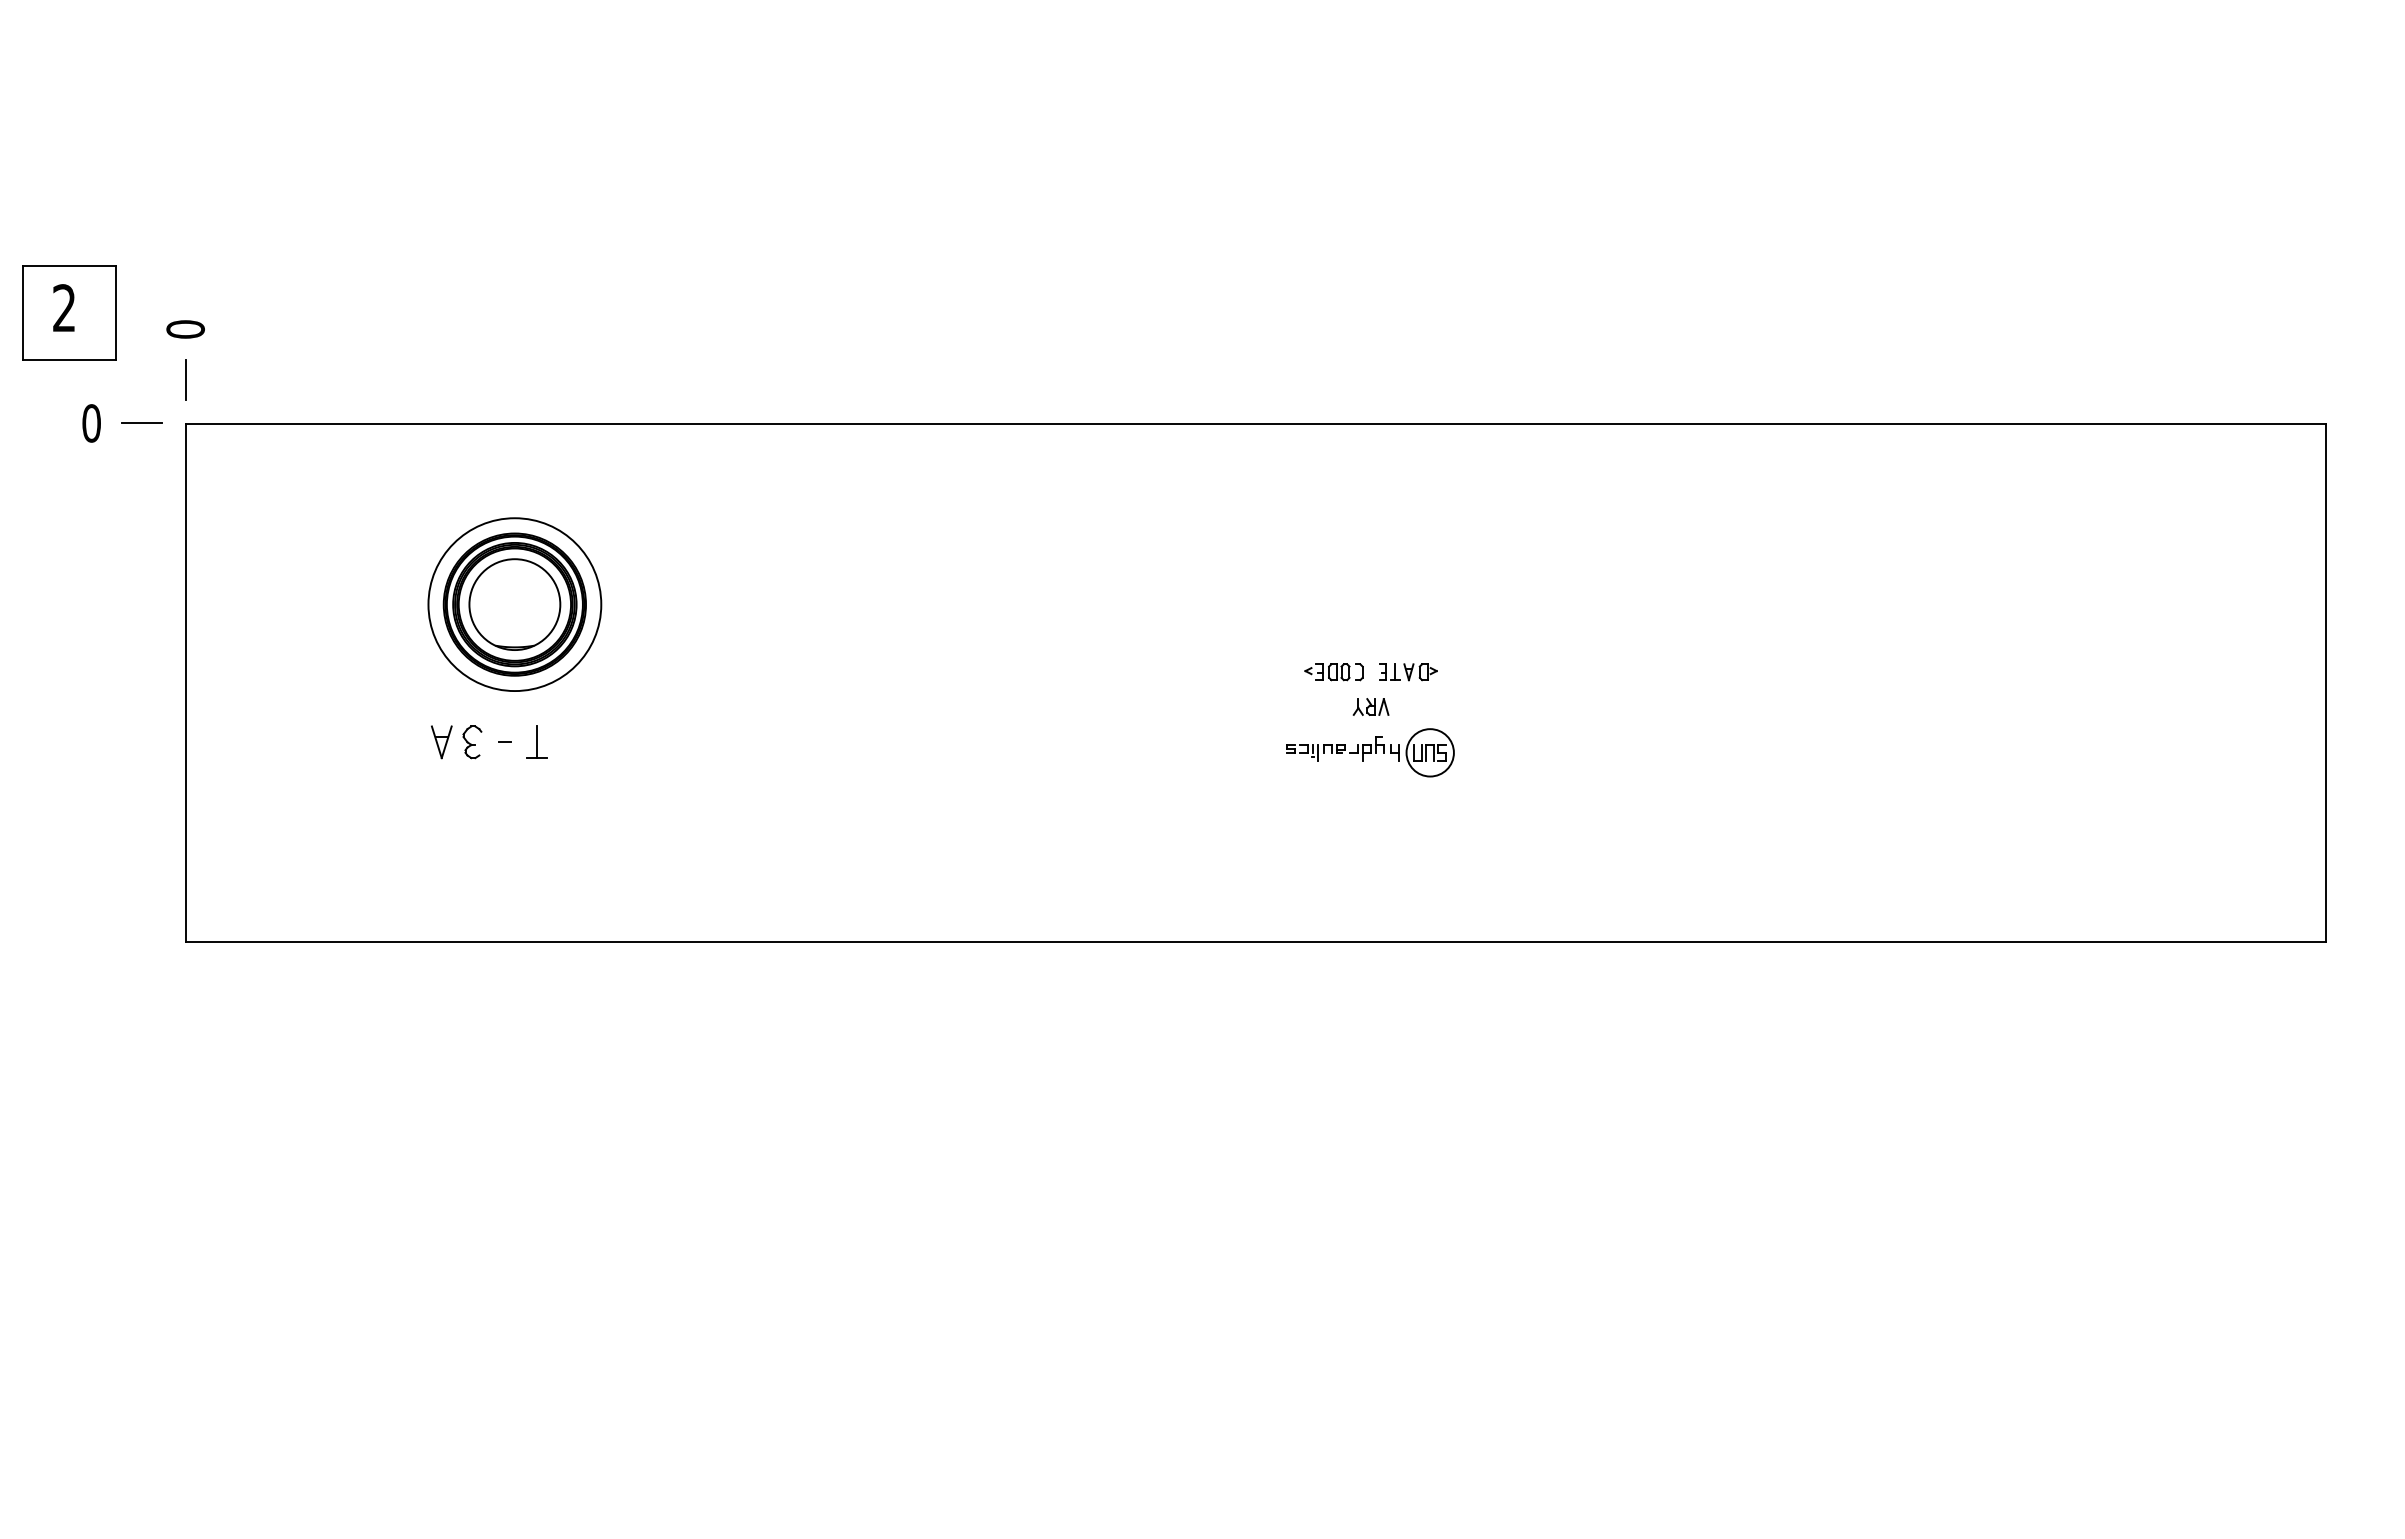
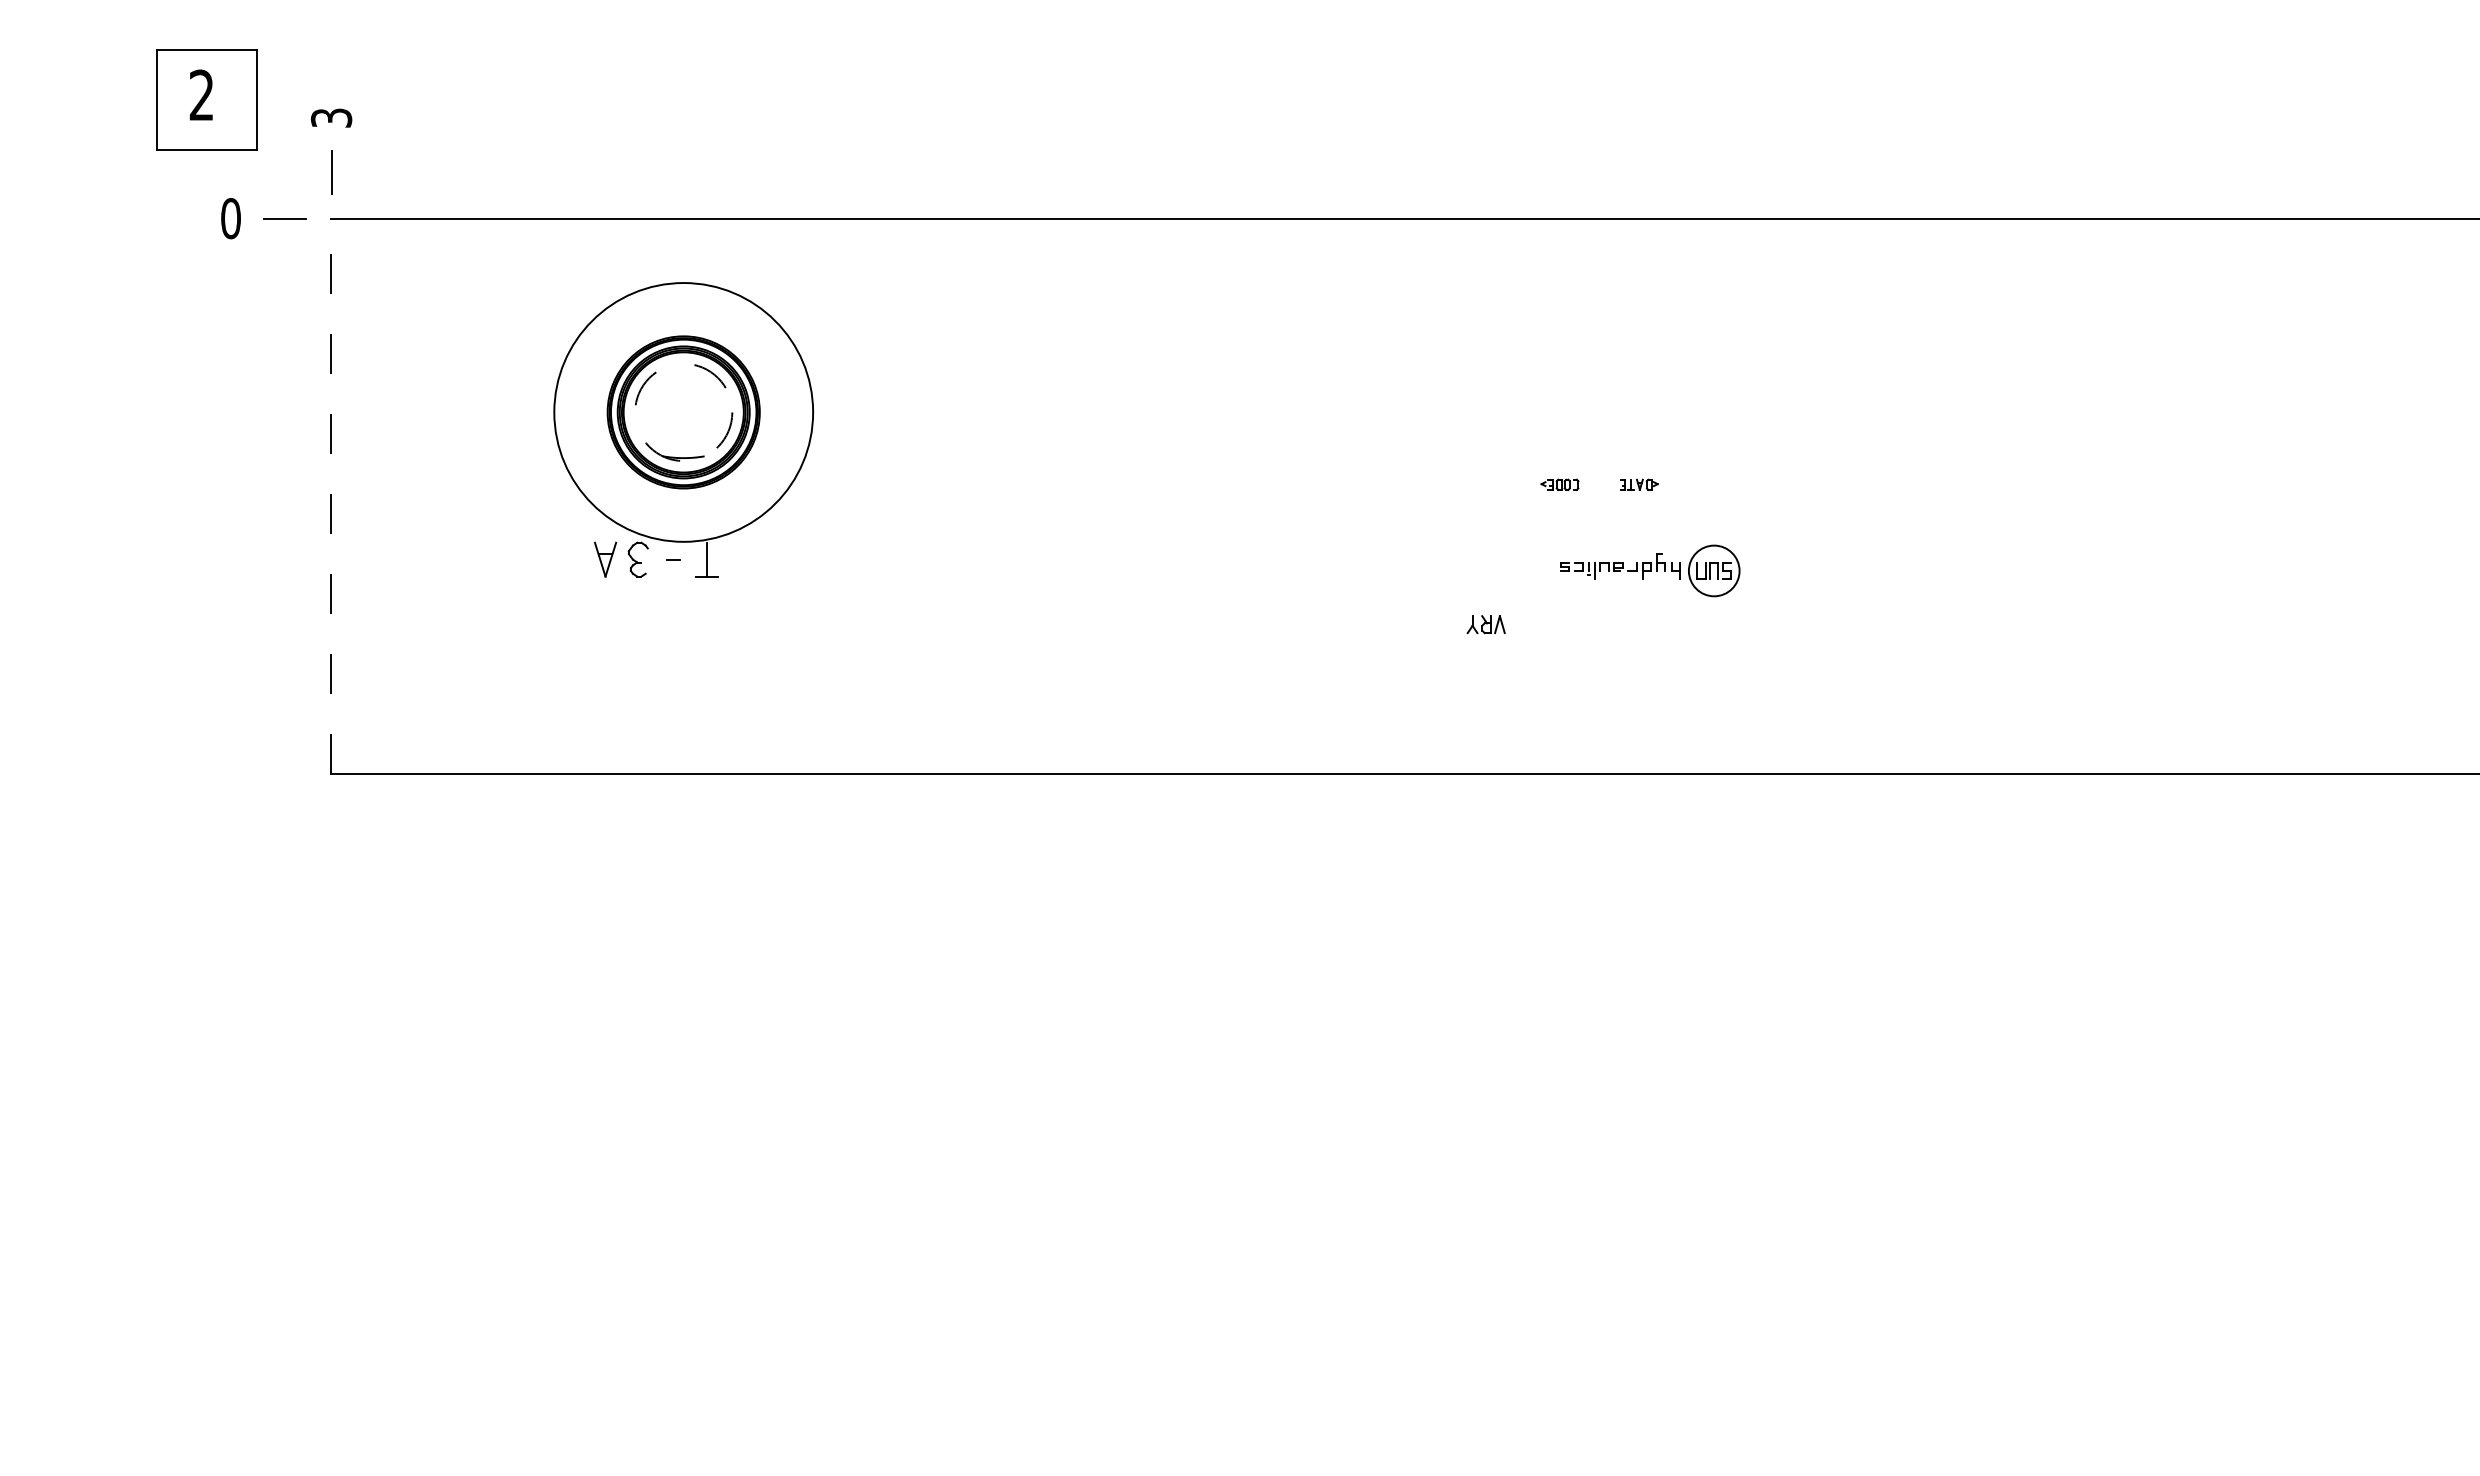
text: (185, 329) -> (331, 118), 0 -> 3
circle: (514, 604) -> (683, 412), size x1.4
circle: (514, 604) -> (683, 412), solid -> dashed
part: (1333, 672) -> (1559, 485), size x0.6
part: (1408, 672) -> (1639, 485), size x0.6
line: (185, 682) -> (331, 495), solid -> dashed
part: (1370, 706) -> (1485, 624), moved
part: (1370, 752) -> (1650, 570), moved

